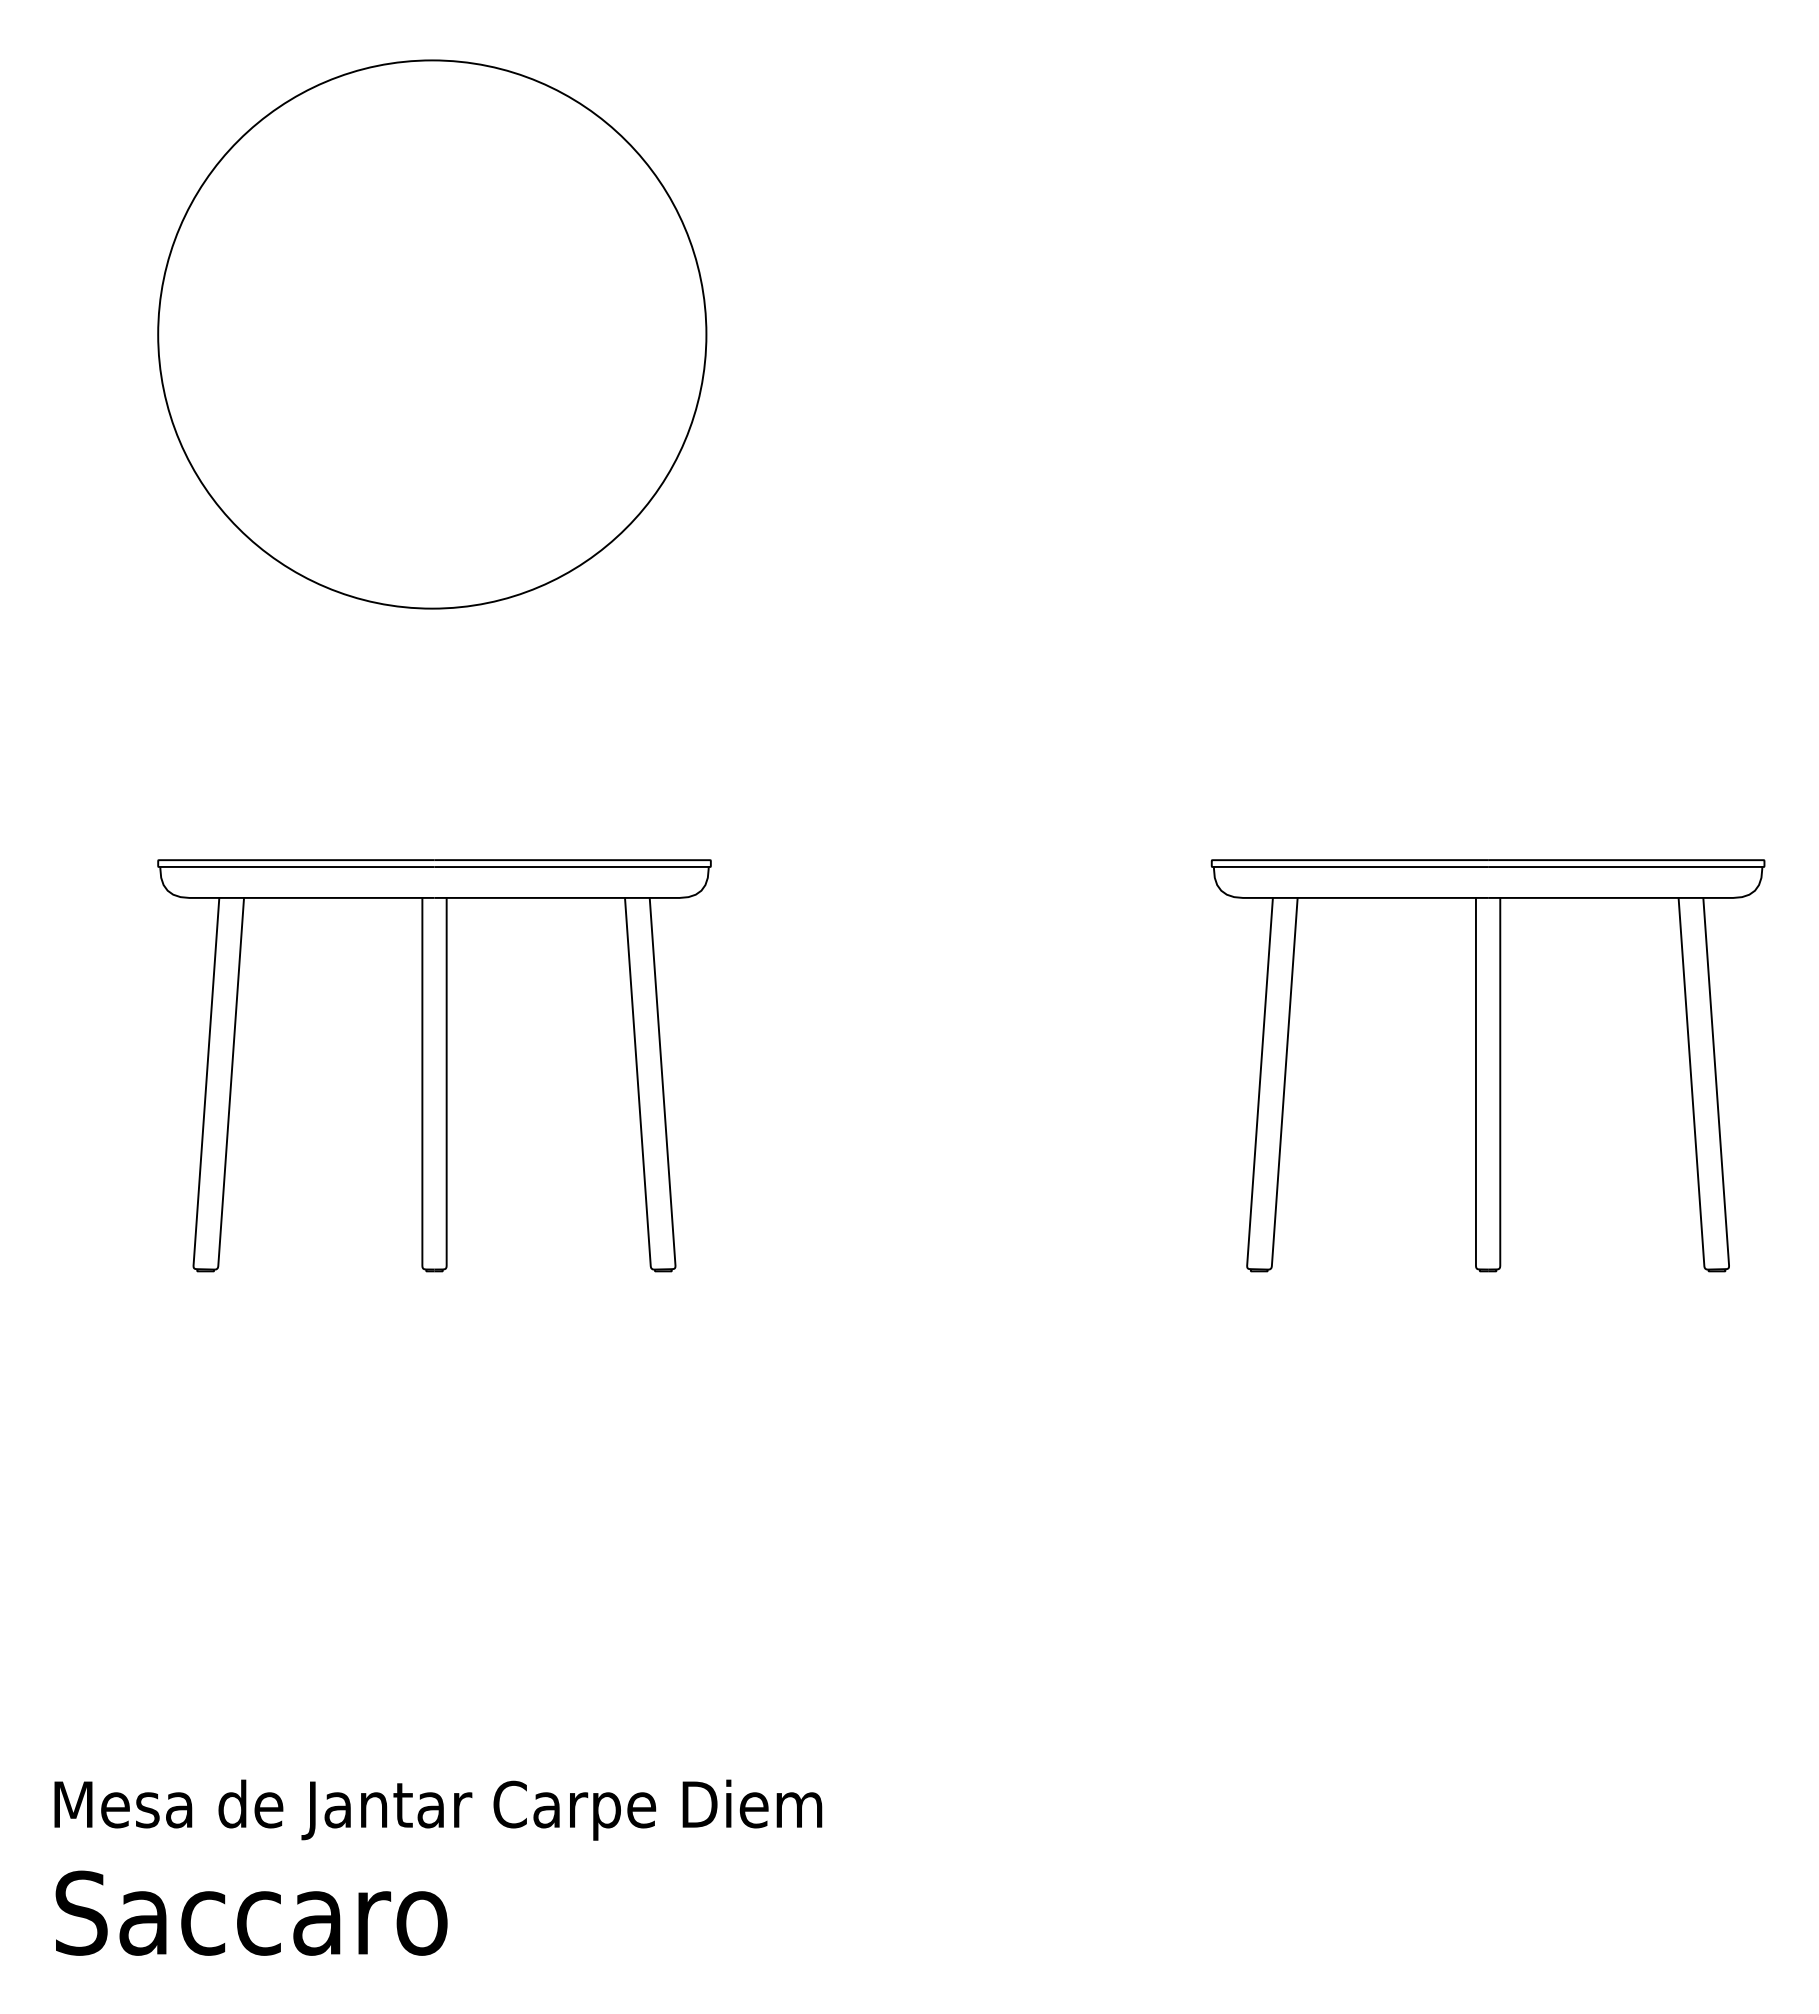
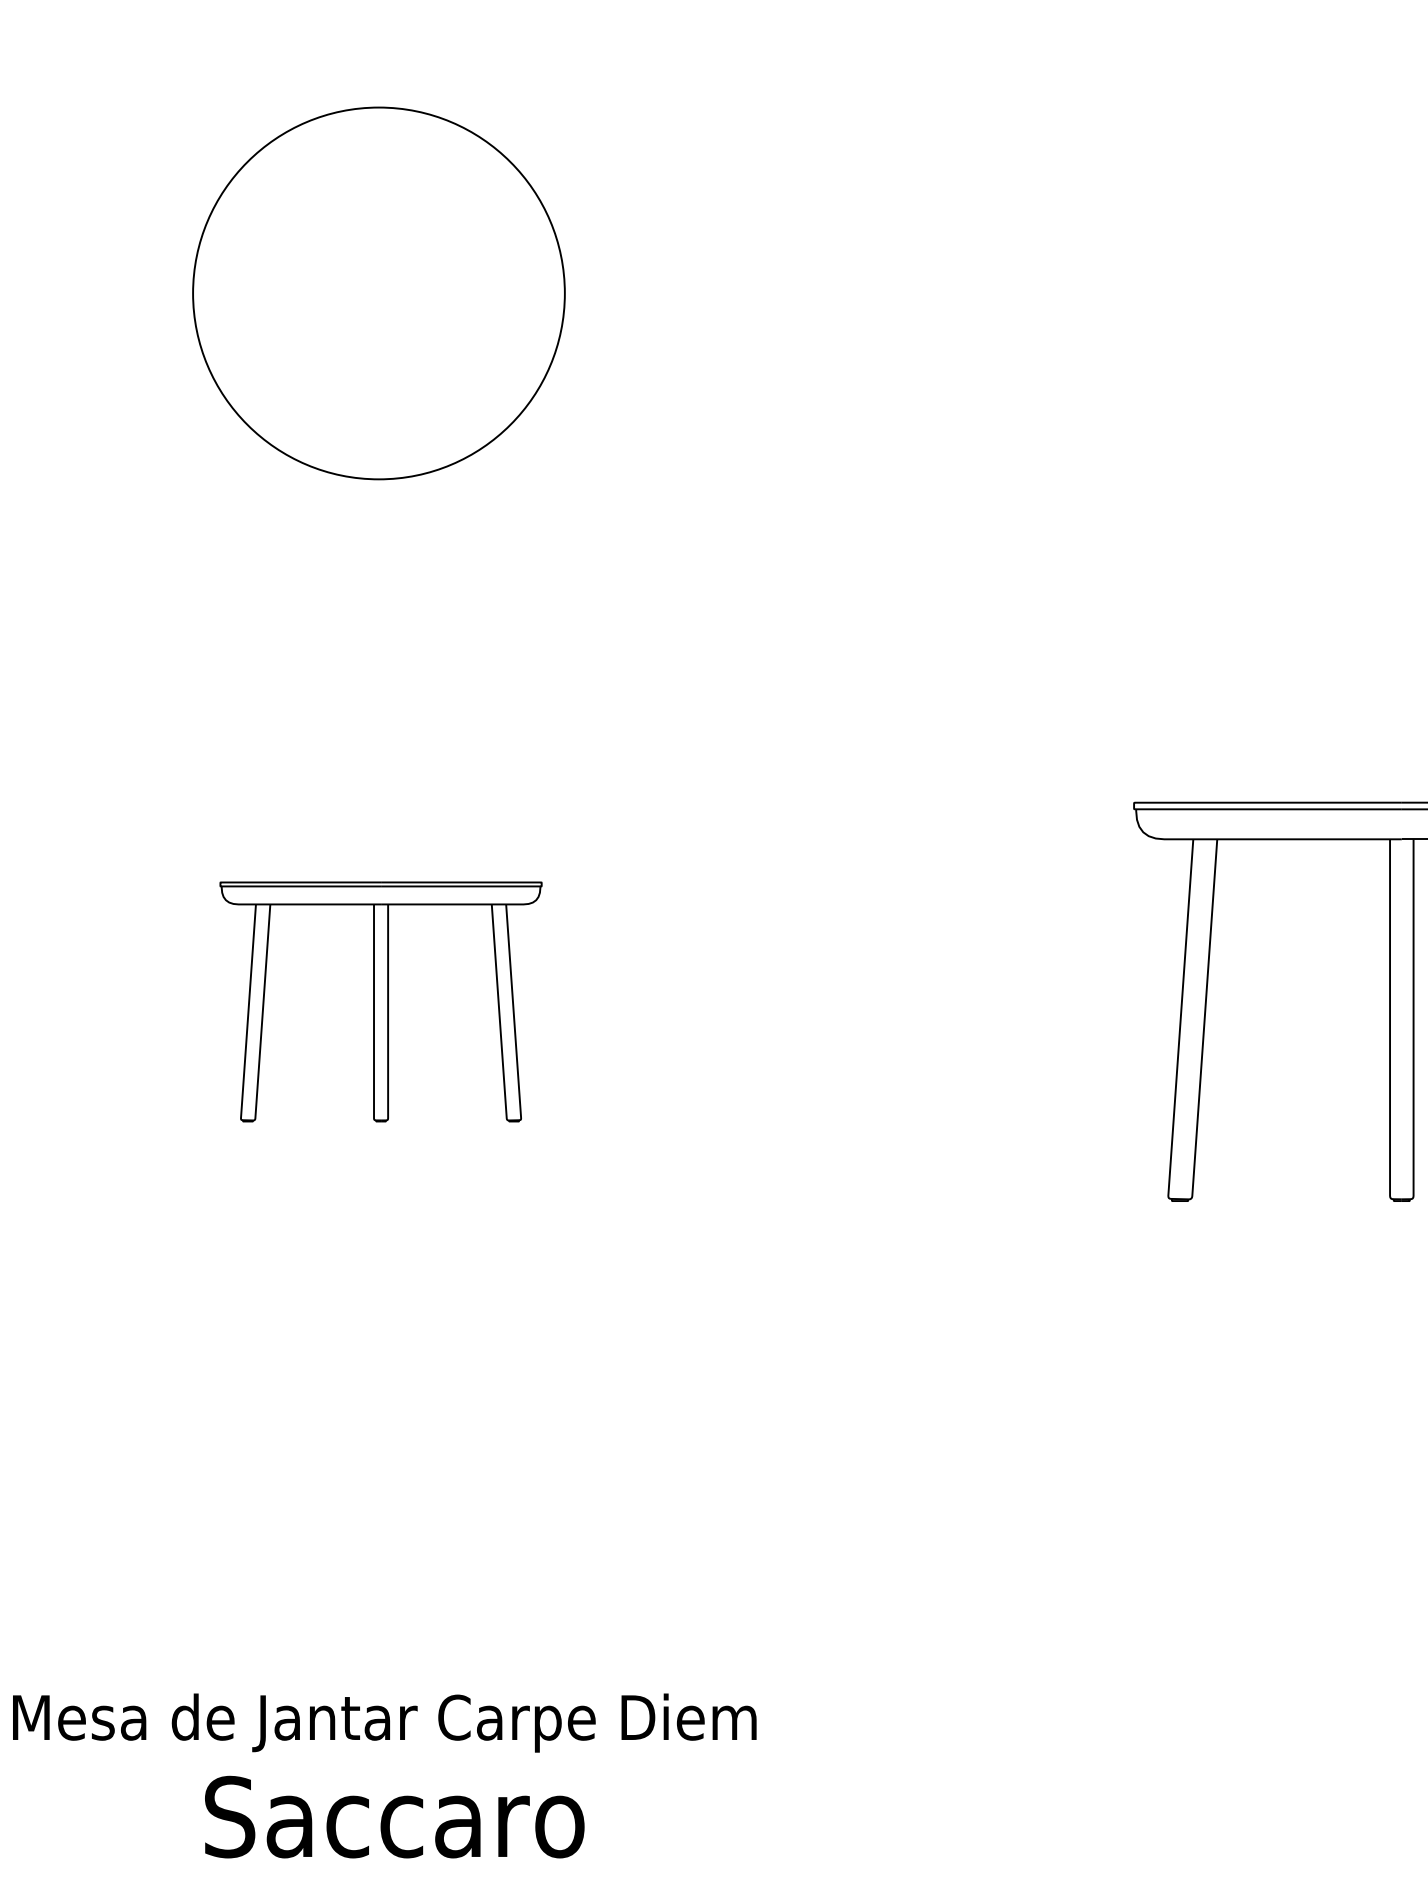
part: (432, 334) -> (379, 293), size x0.7
part: (434, 1065) -> (381, 1001), size x0.6
text: (251, 1912) -> (394, 1816), moved

